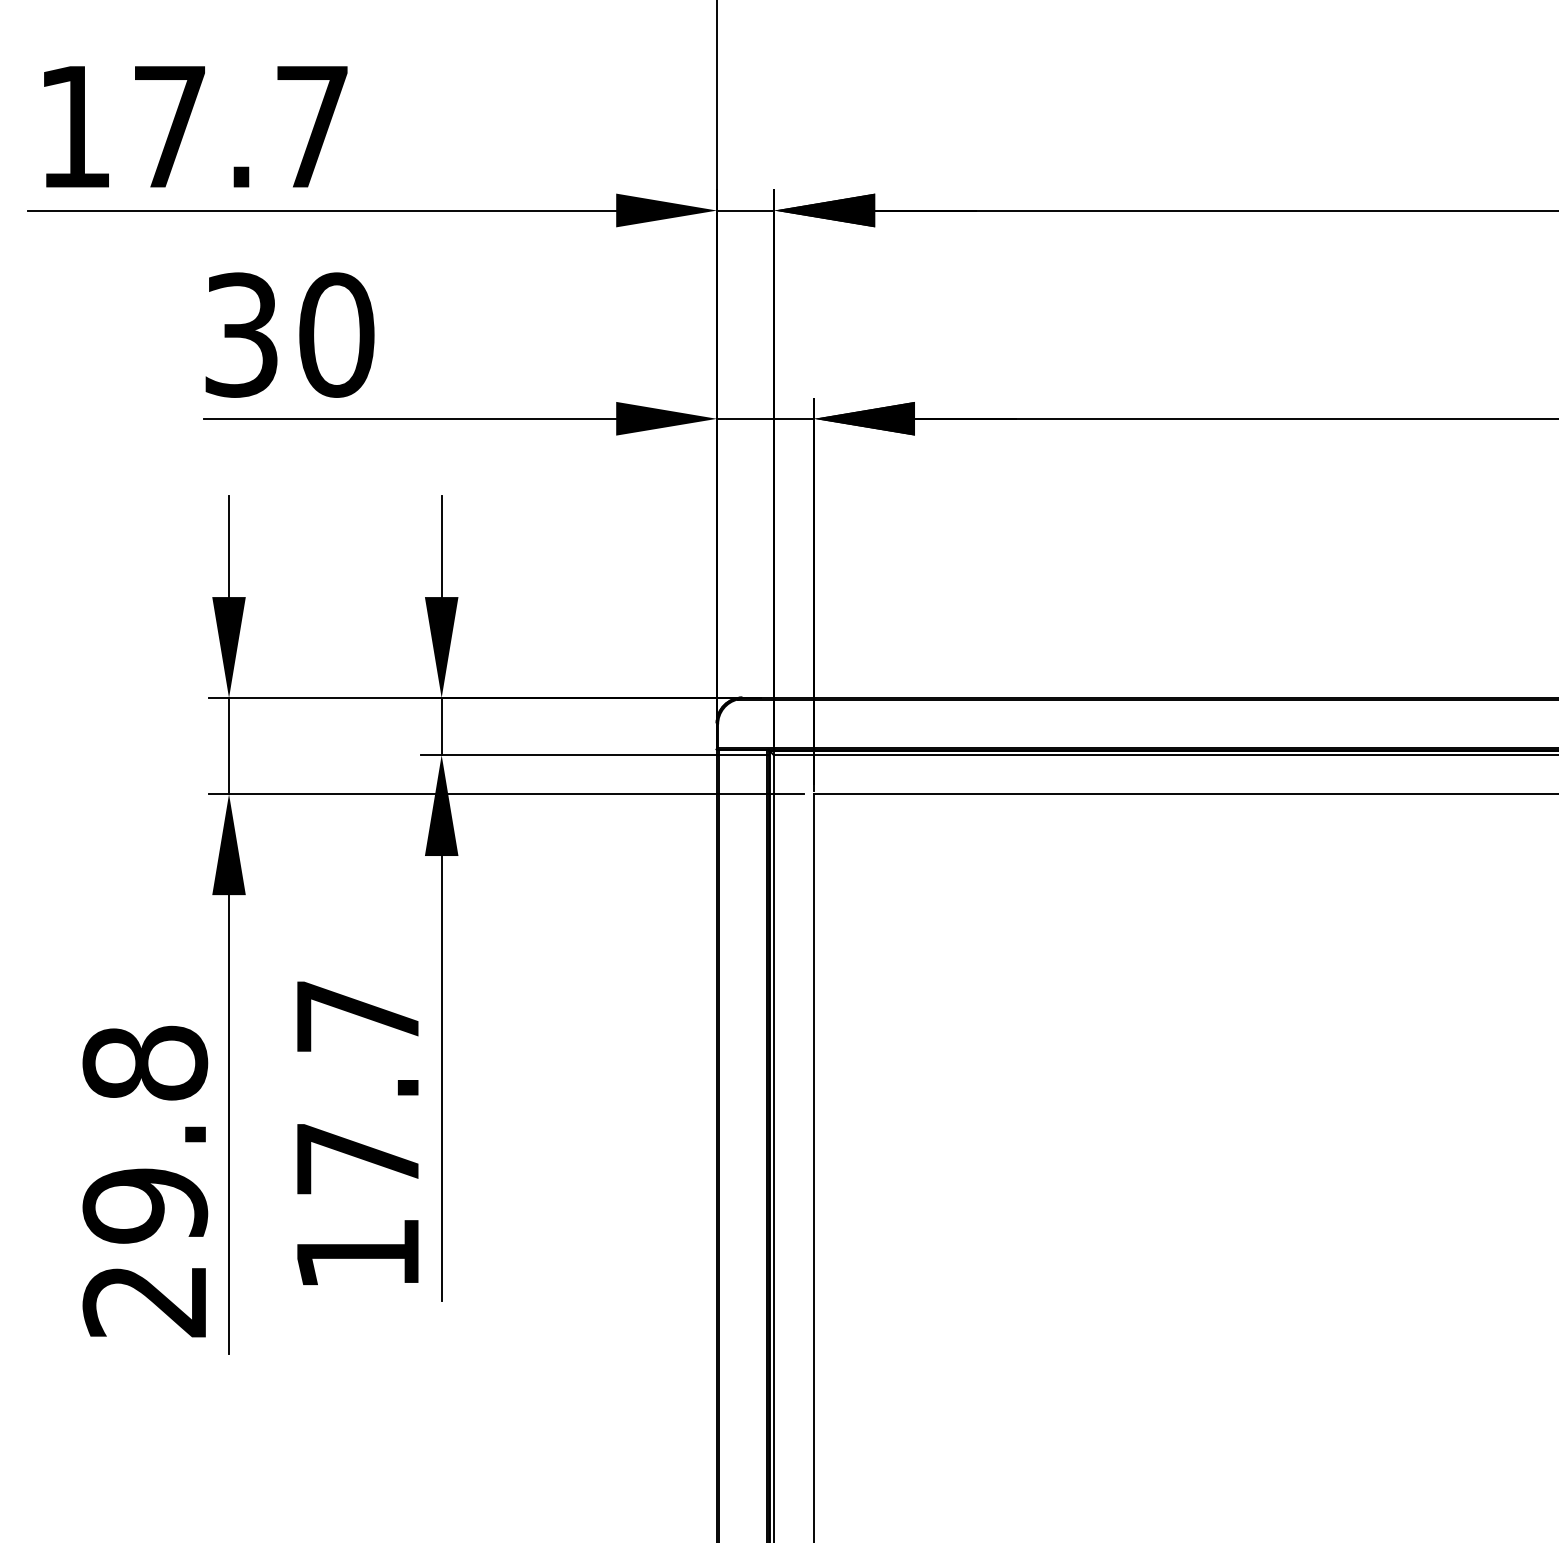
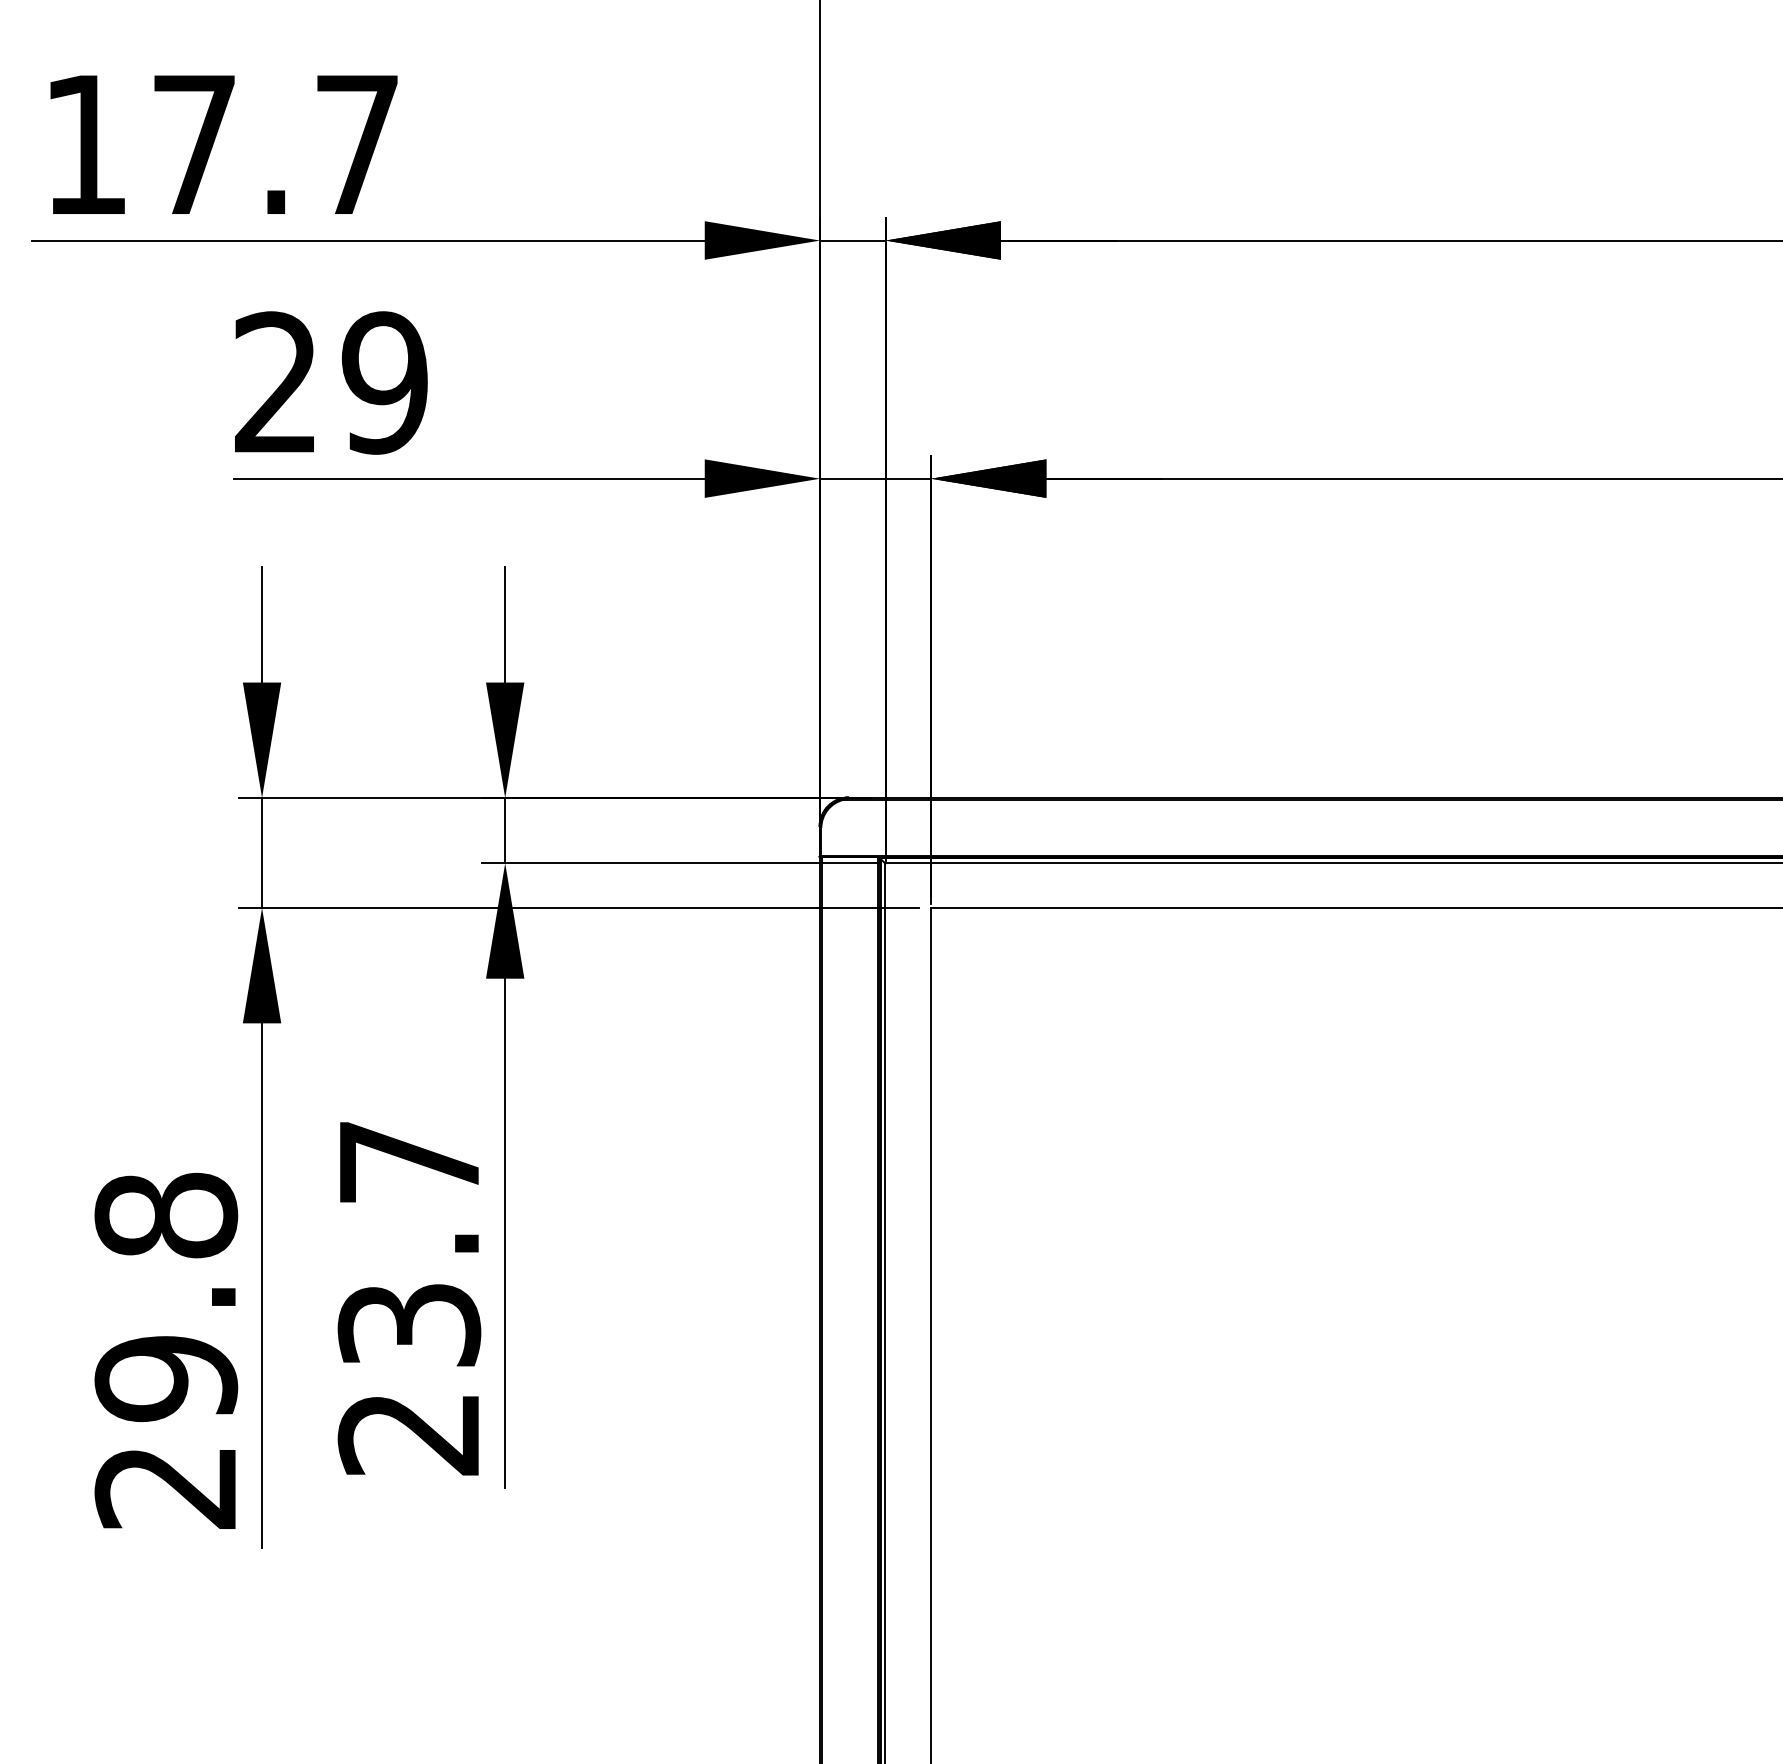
text: (289, 334) -> (331, 382), 30 -> 29
text: (357, 1206) -> (408, 1379), 17.7 -> 23.7

